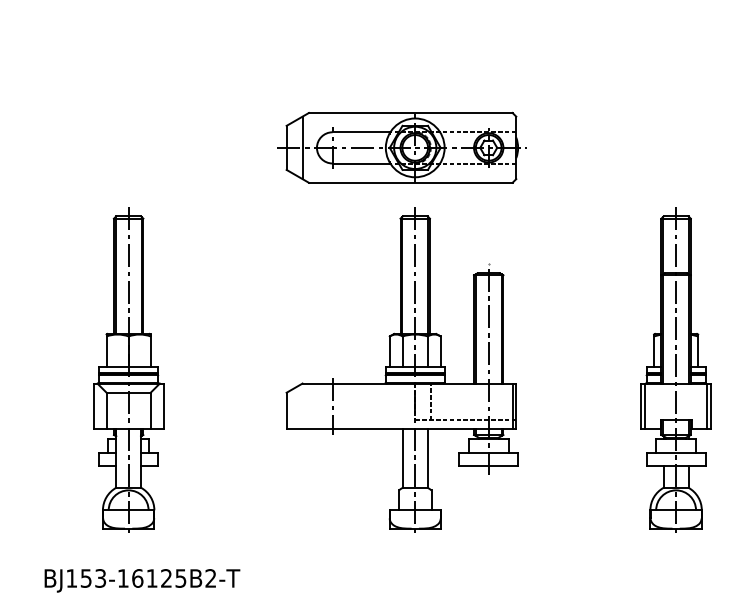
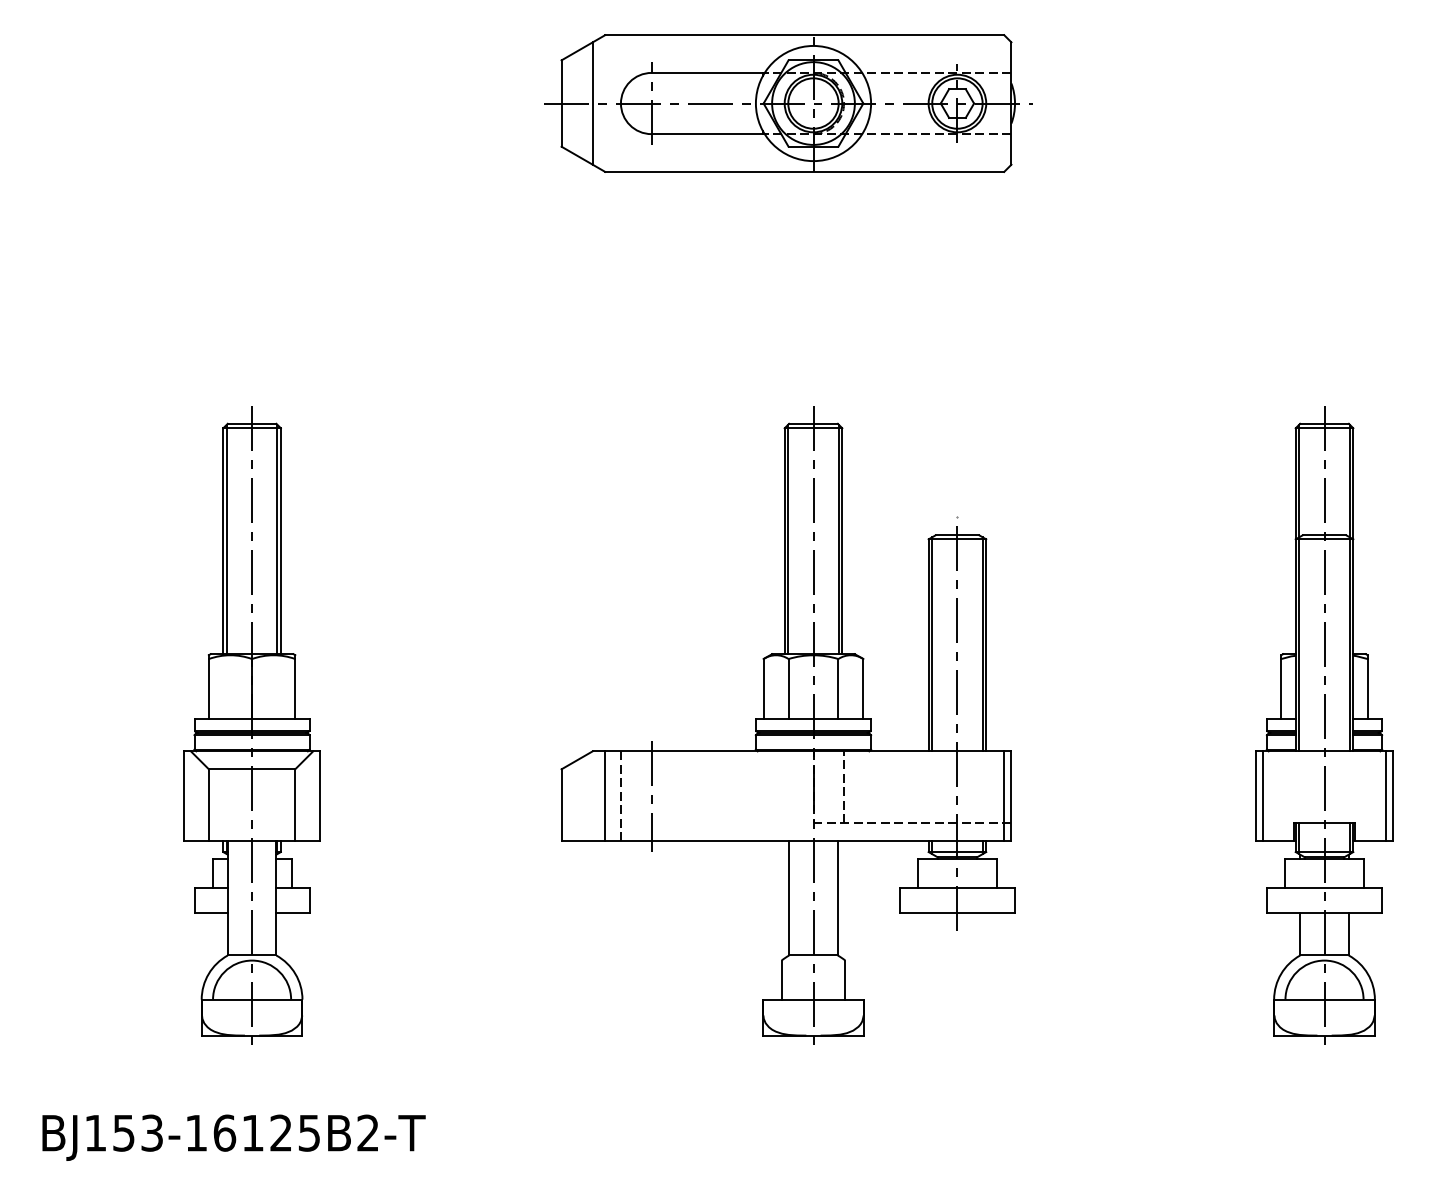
part: (401, 147) -> (786, 102), moved
line: (308, 406) -> (604, 796), added
line: (316, 406) -> (620, 796), added
text: (142, 580) -> (234, 1137), moved

